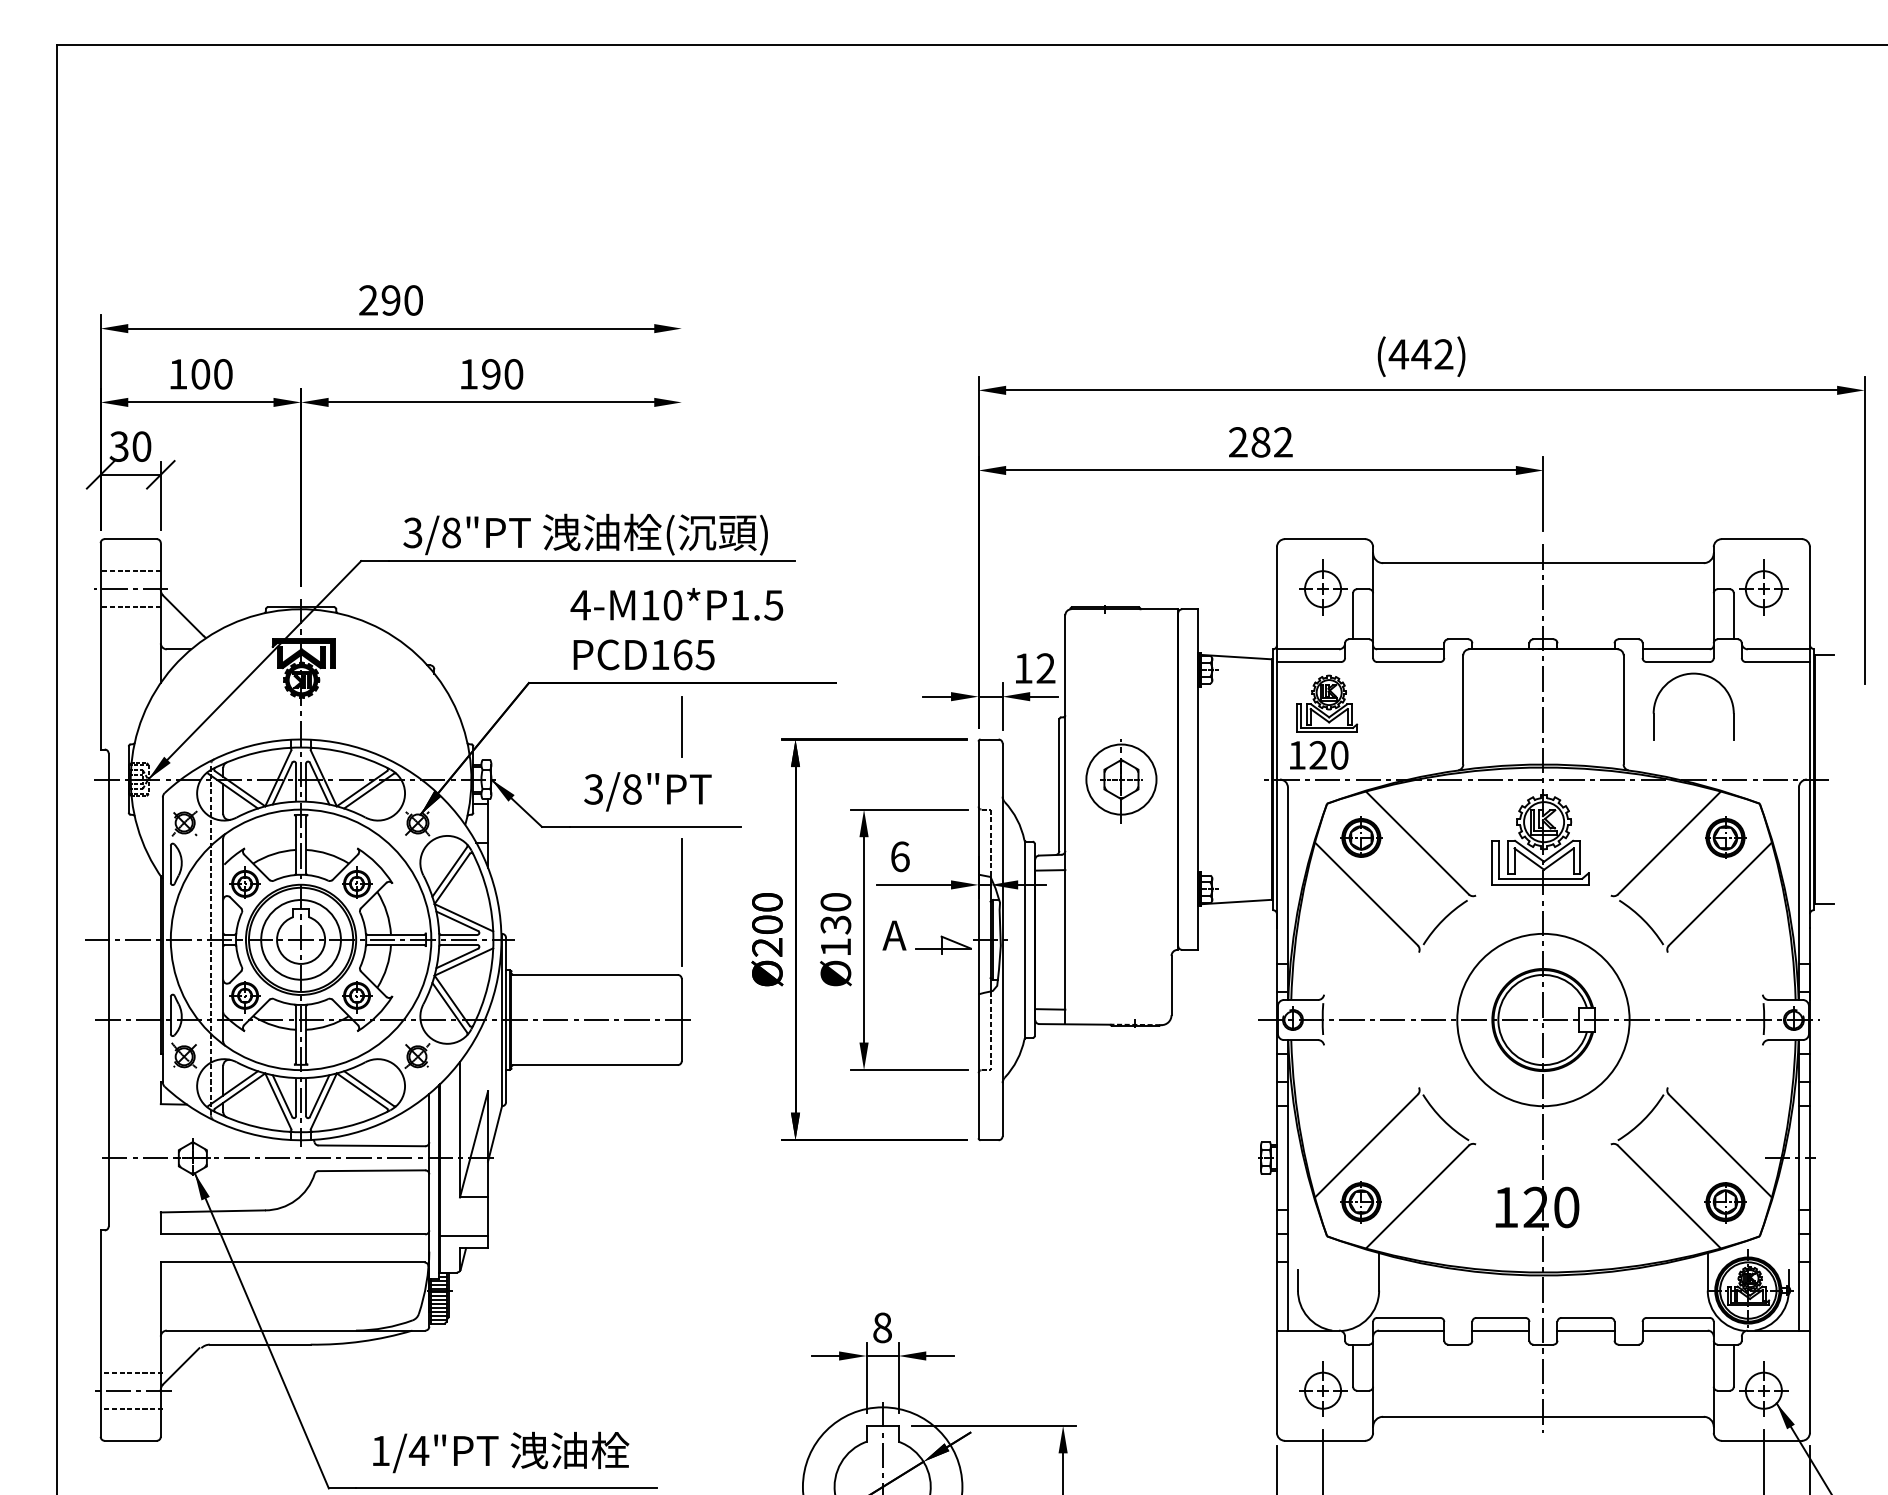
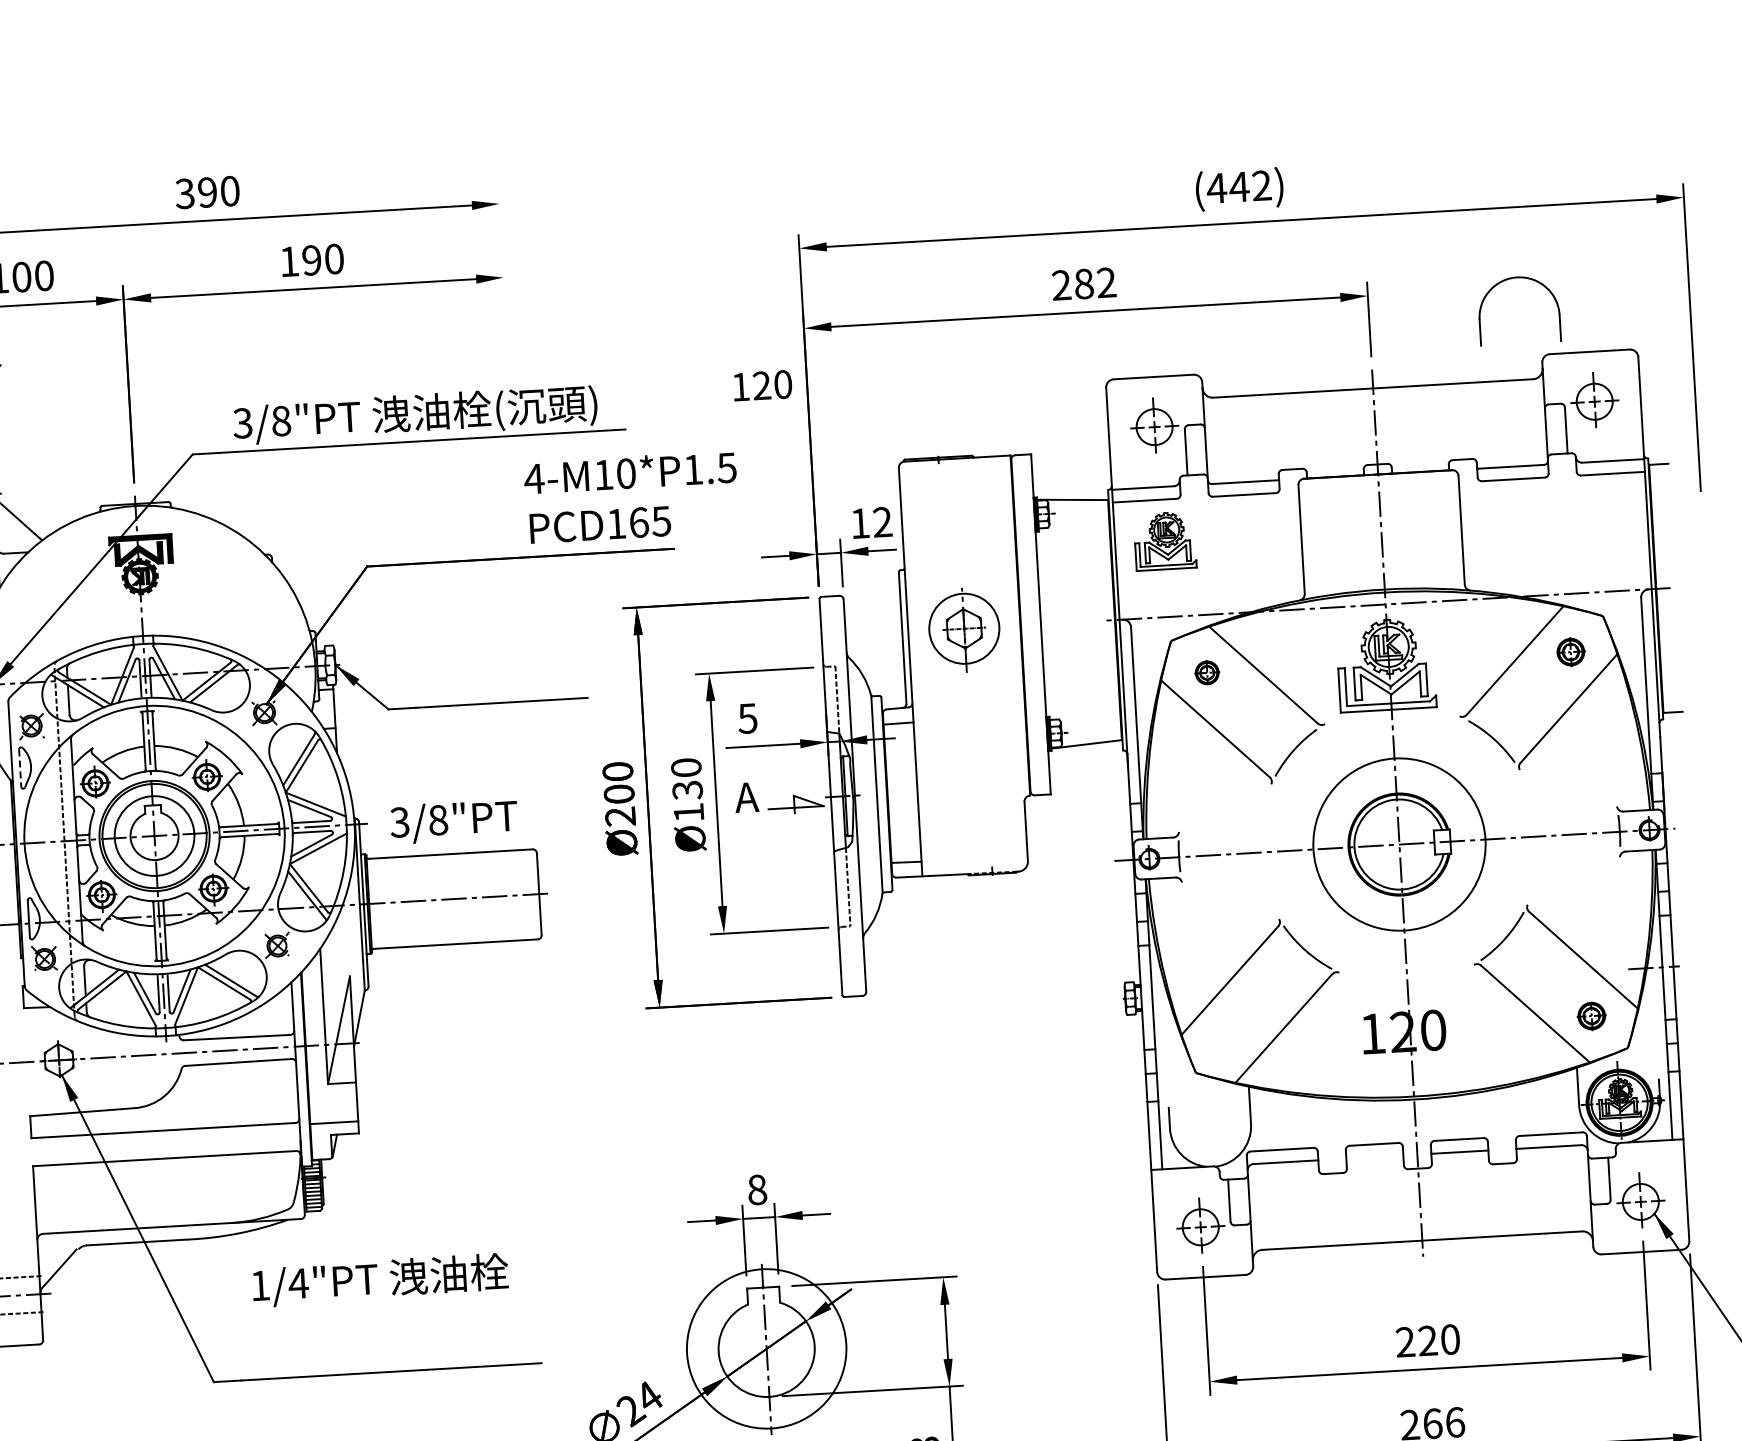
text: (367, 300) -> (184, 193), 290 -> 390
text: (676, 629) -> (631, 497), moved
part: (1686, 675) -> (1510, 279), moved
line: (681, 726) -> (522, 601), removed
text: (1319, 755) -> (763, 385), moved
text: (647, 791) -> (453, 821), moved
part: (1361, 836) -> (1207, 671), size x0.6
part: (1725, 837) -> (1570, 651), size x0.7
text: (899, 856) -> (747, 718), 6 -> 5
line: (170, 864) -> (19, 768), solid -> dashed
line: (681, 902) -> (532, 776), removed
part: (1360, 1202) -> (1227, 1037), removed
part: (1725, 1202) -> (1591, 1016), size x0.7
line: (1500, 1330) -> (1374, 1156), removed
text: (501, 1452) -> (380, 1280), moved

